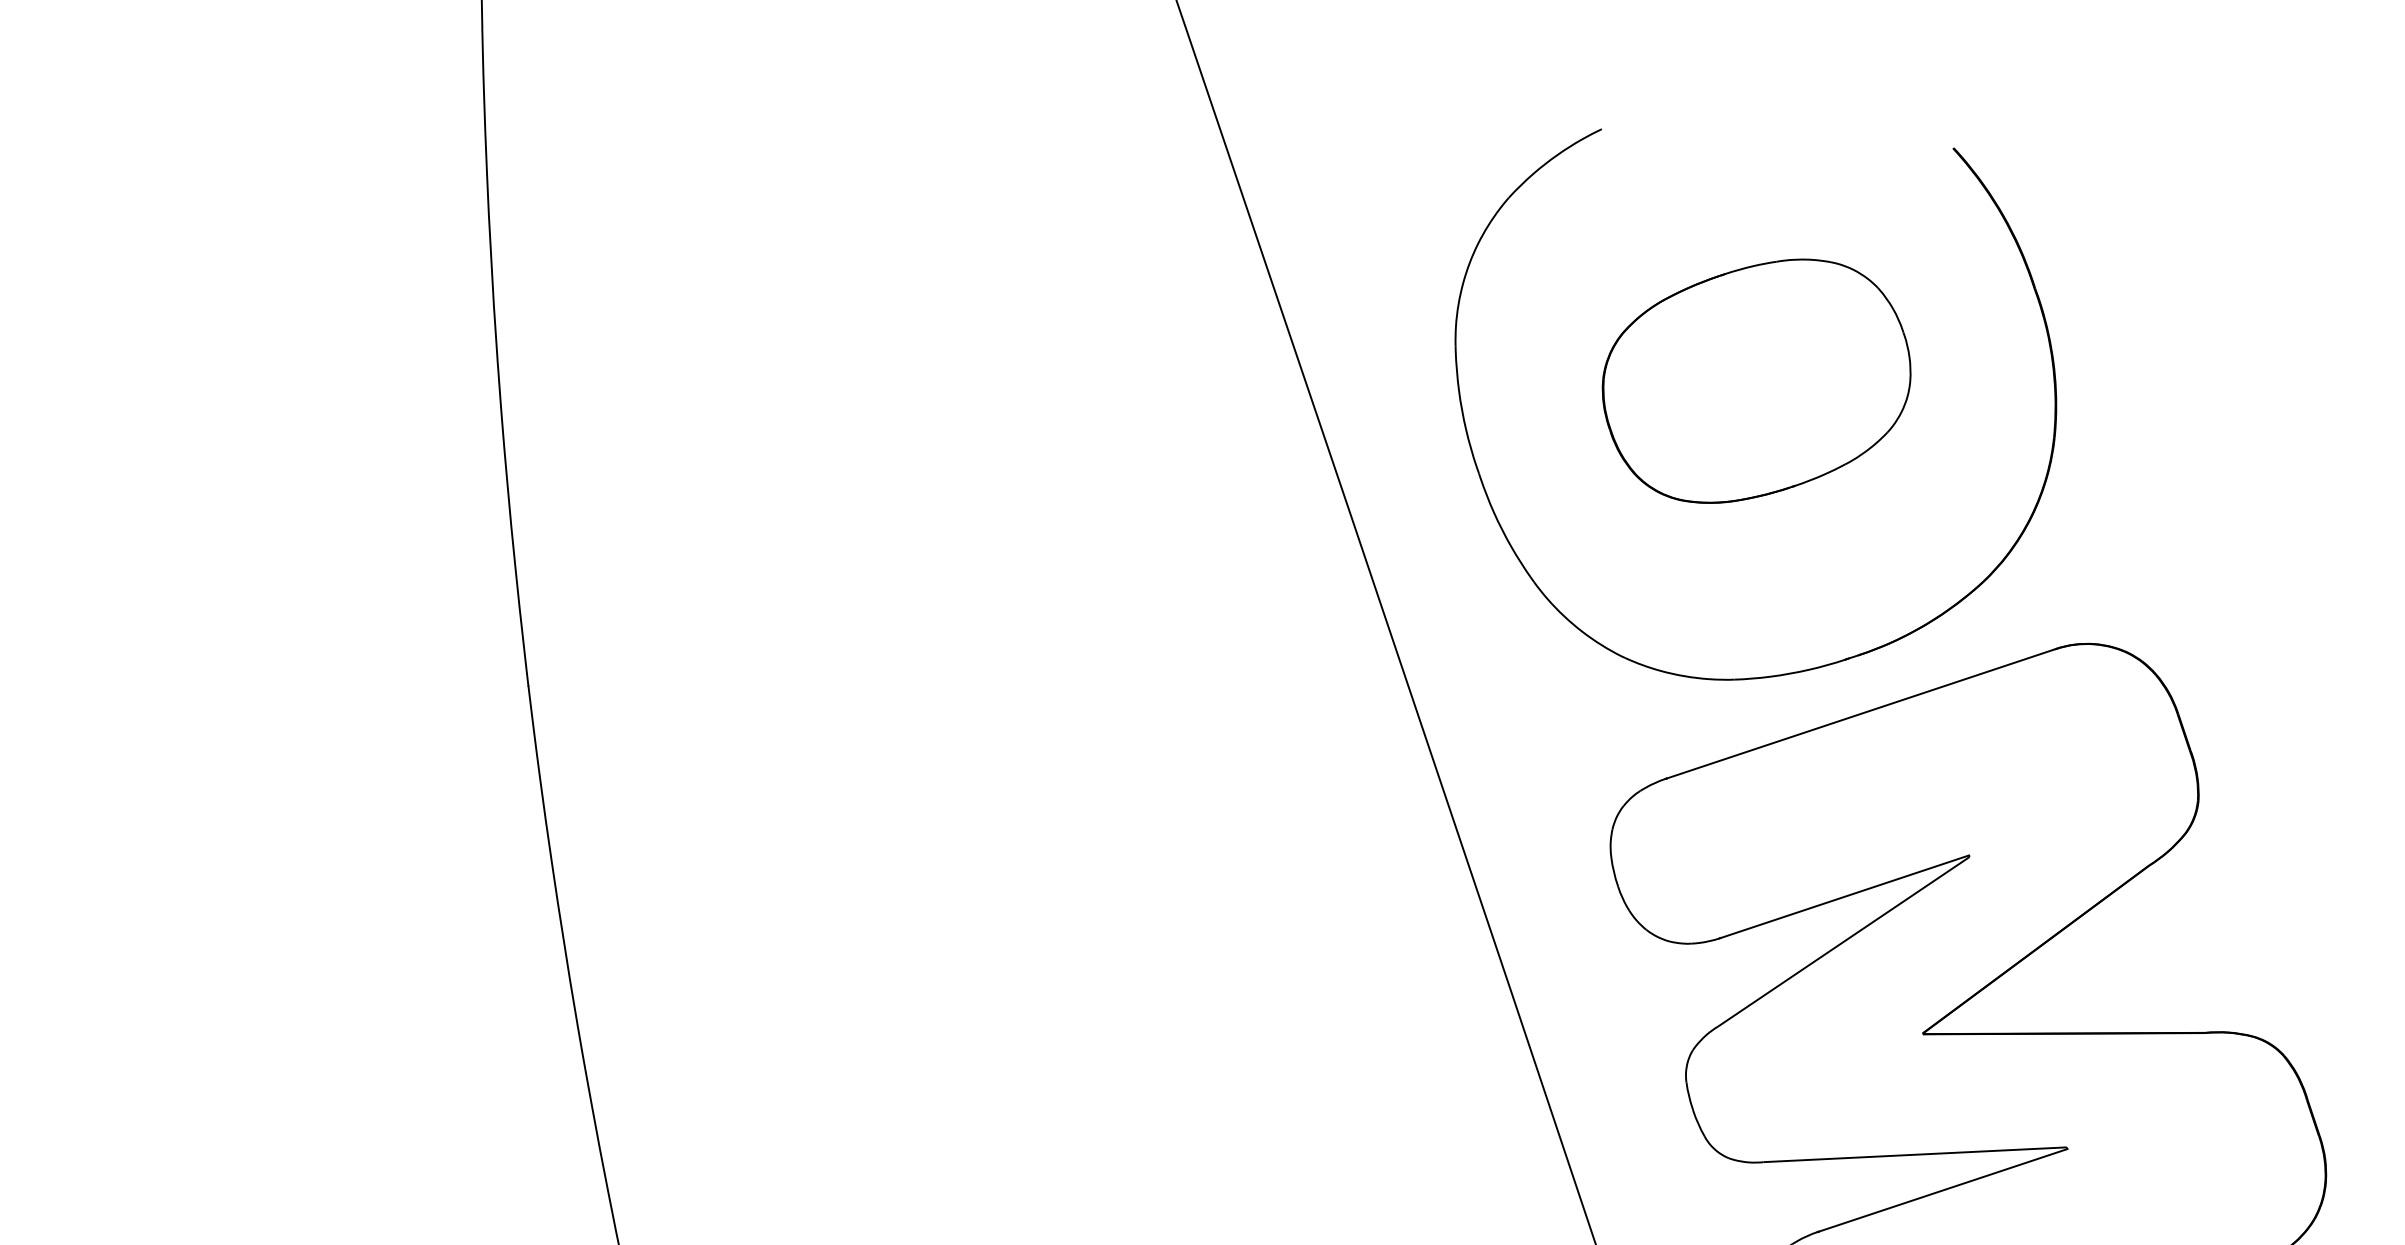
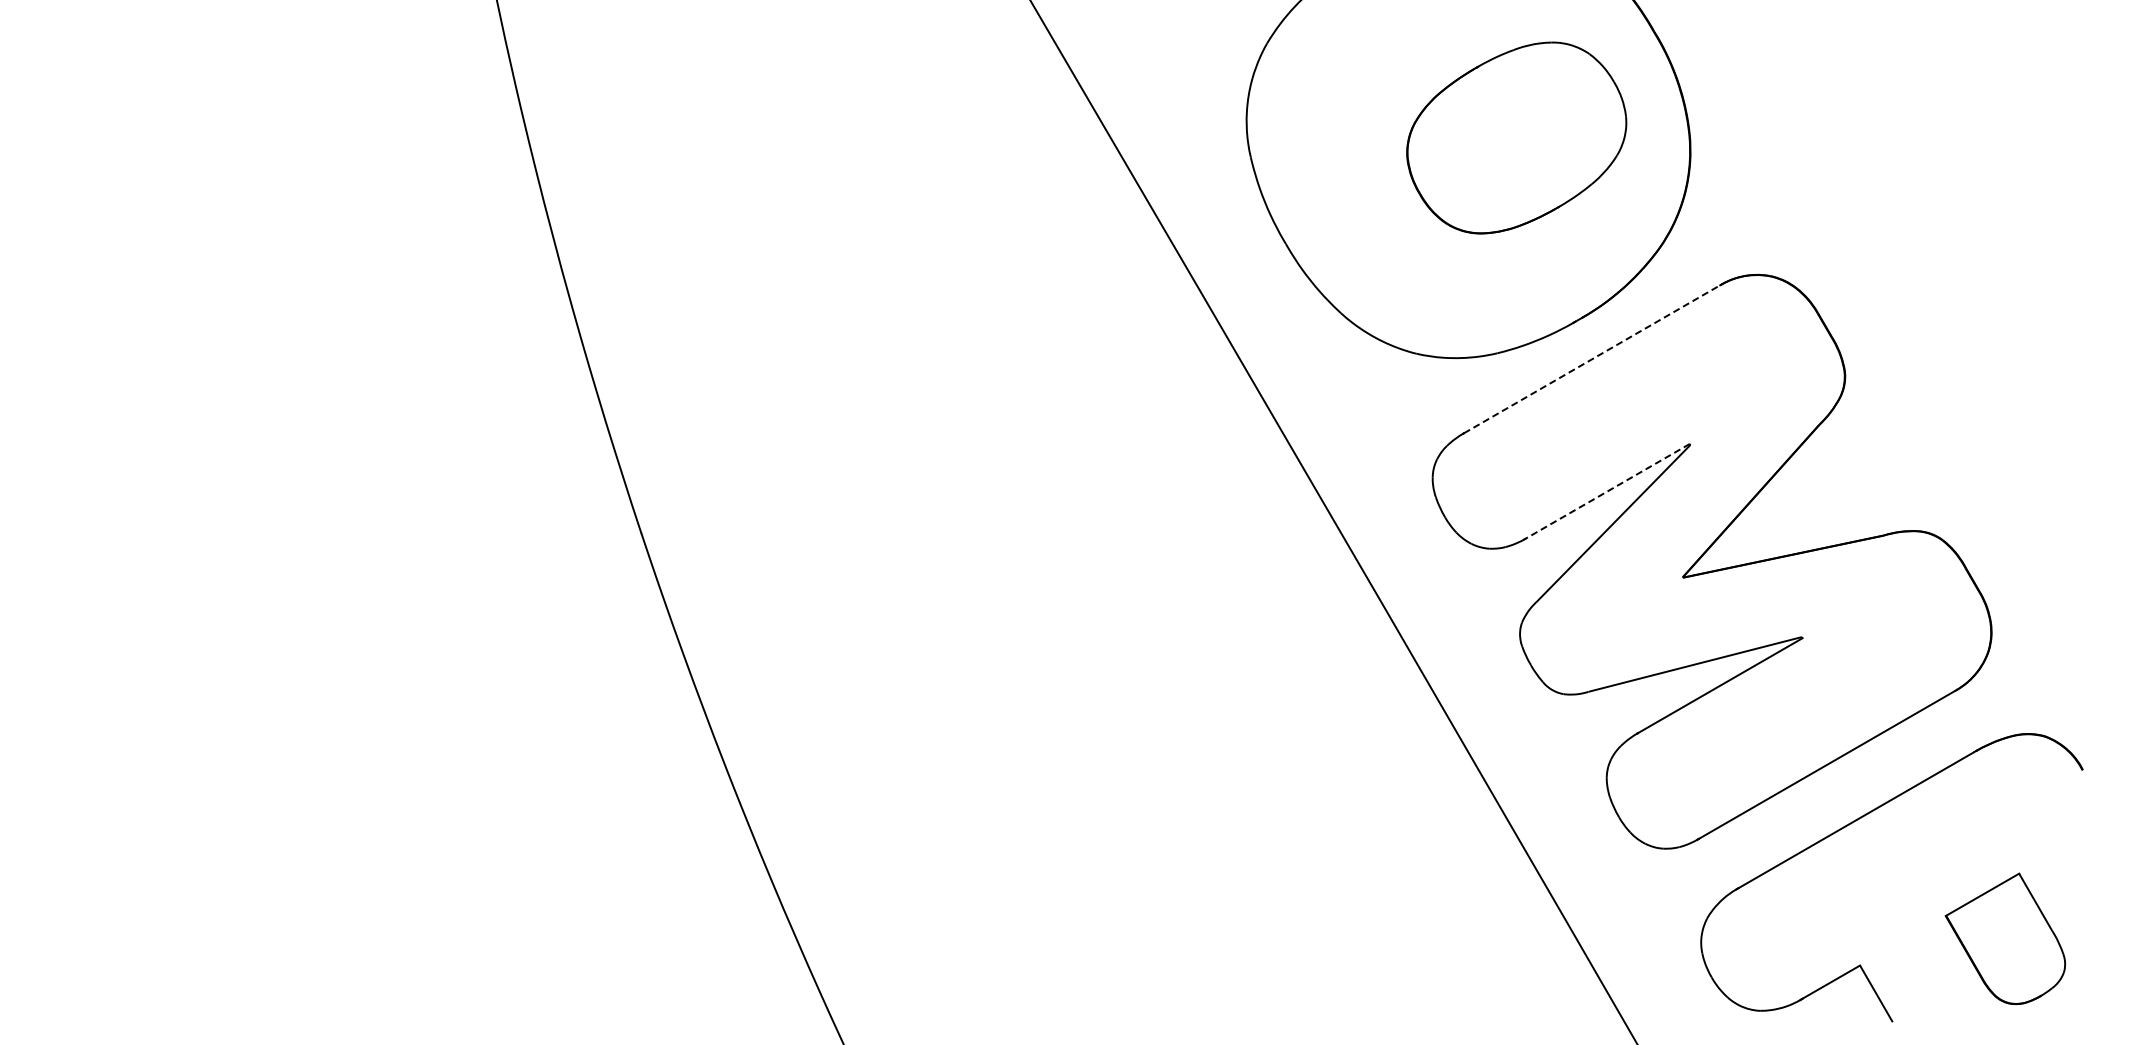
part: (1756, 380) -> (1516, 137), moved
line: (1860, 714) -> (1592, 359), solid -> dashed
line: (1844, 896) -> (1607, 491), solid -> dashed

